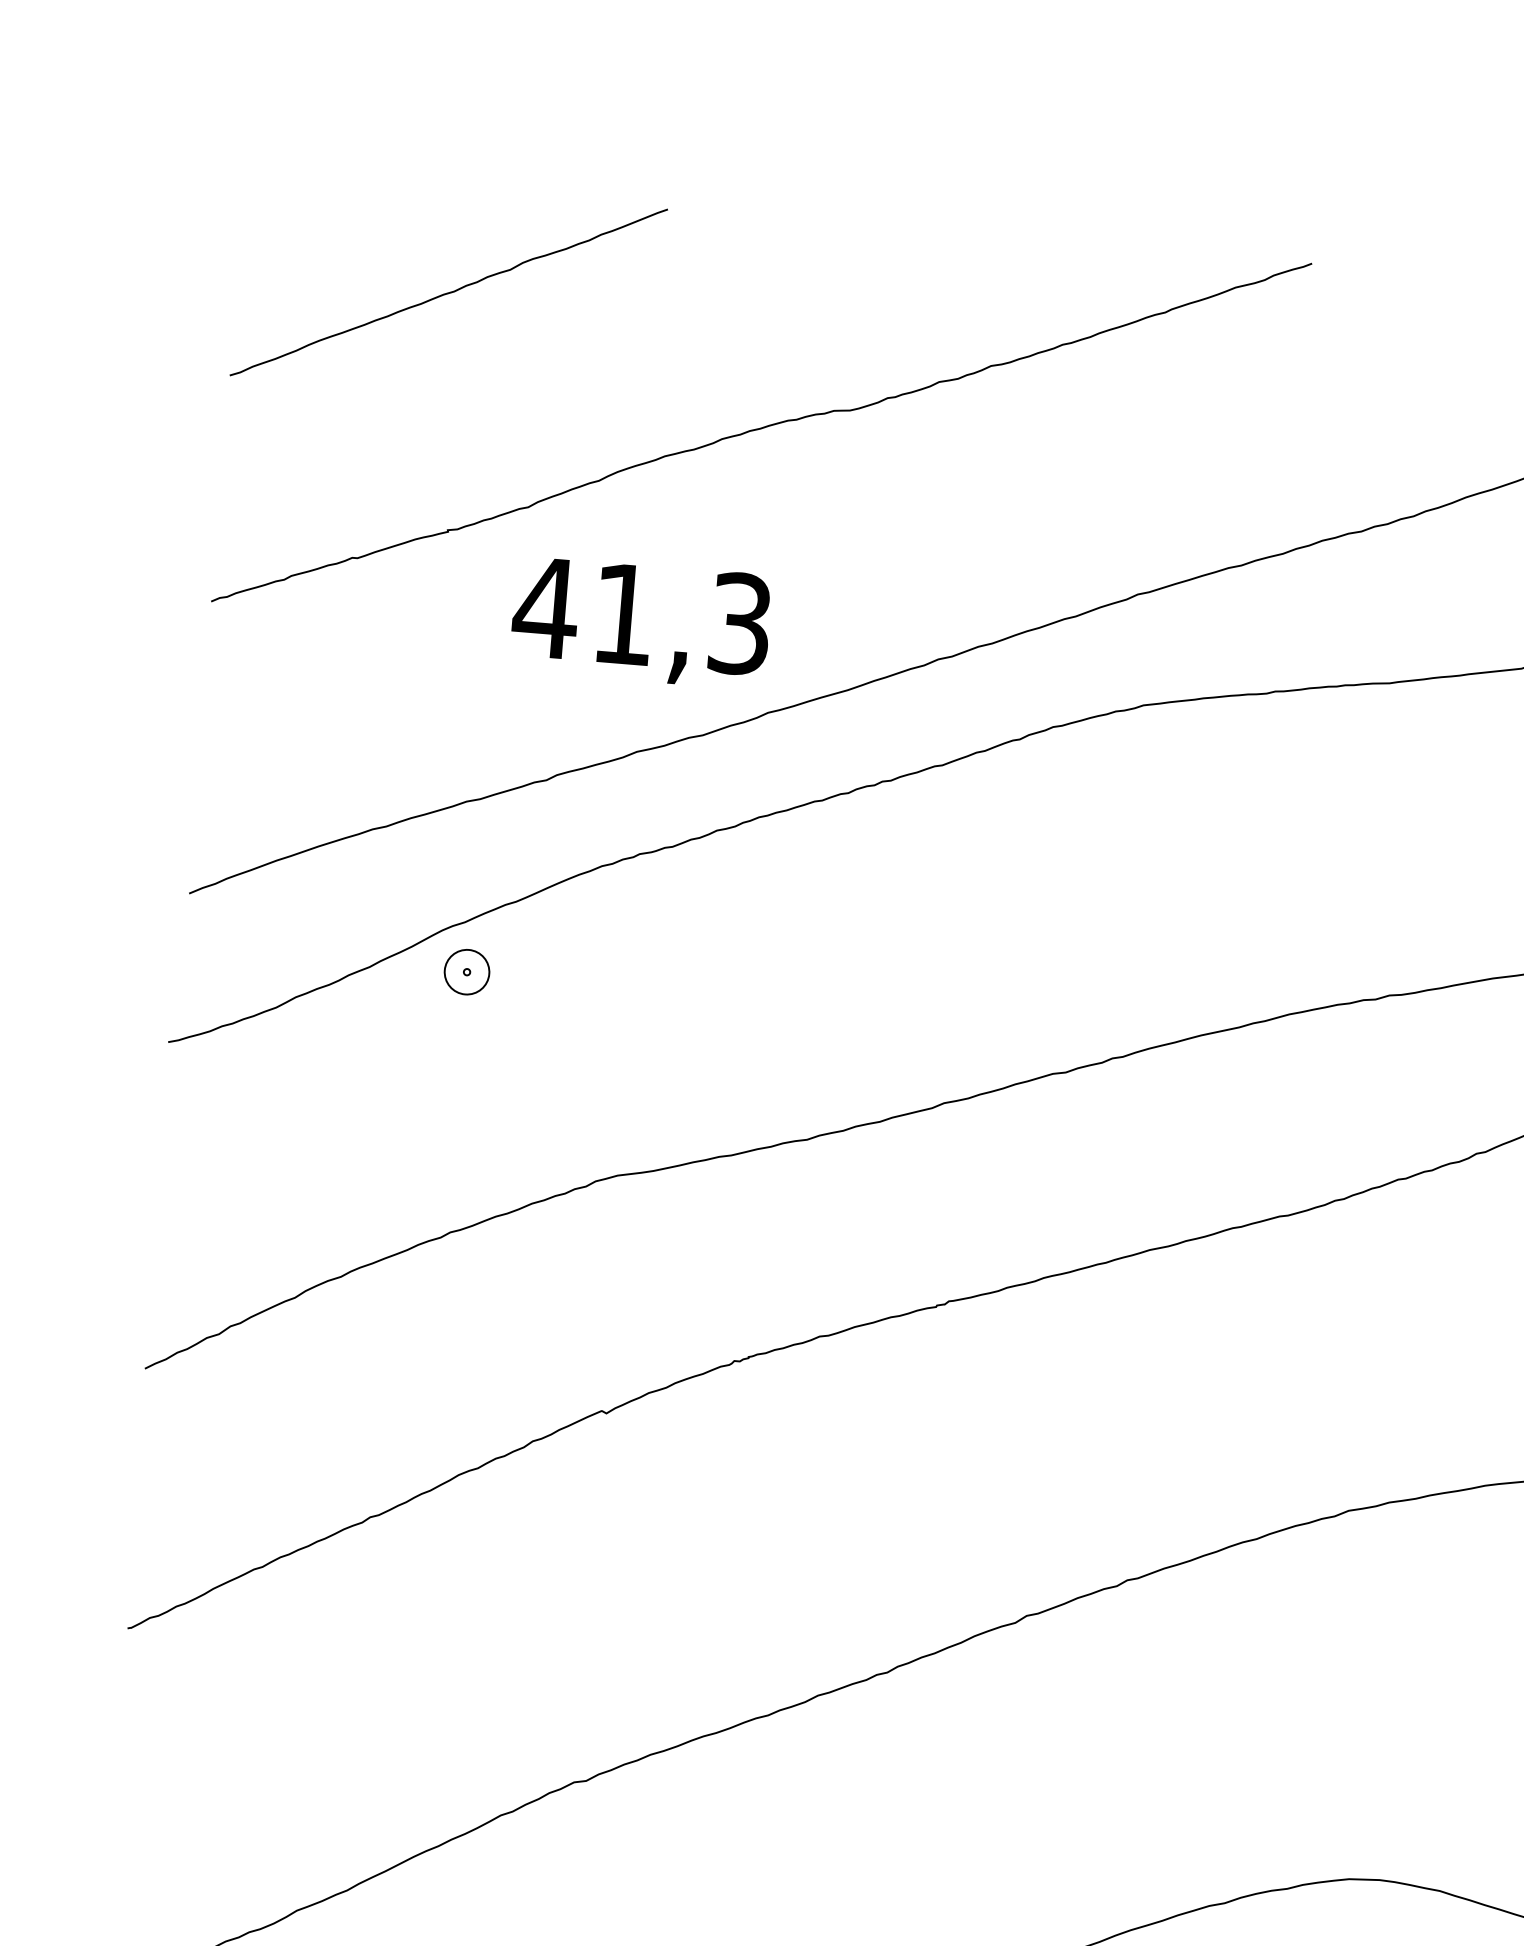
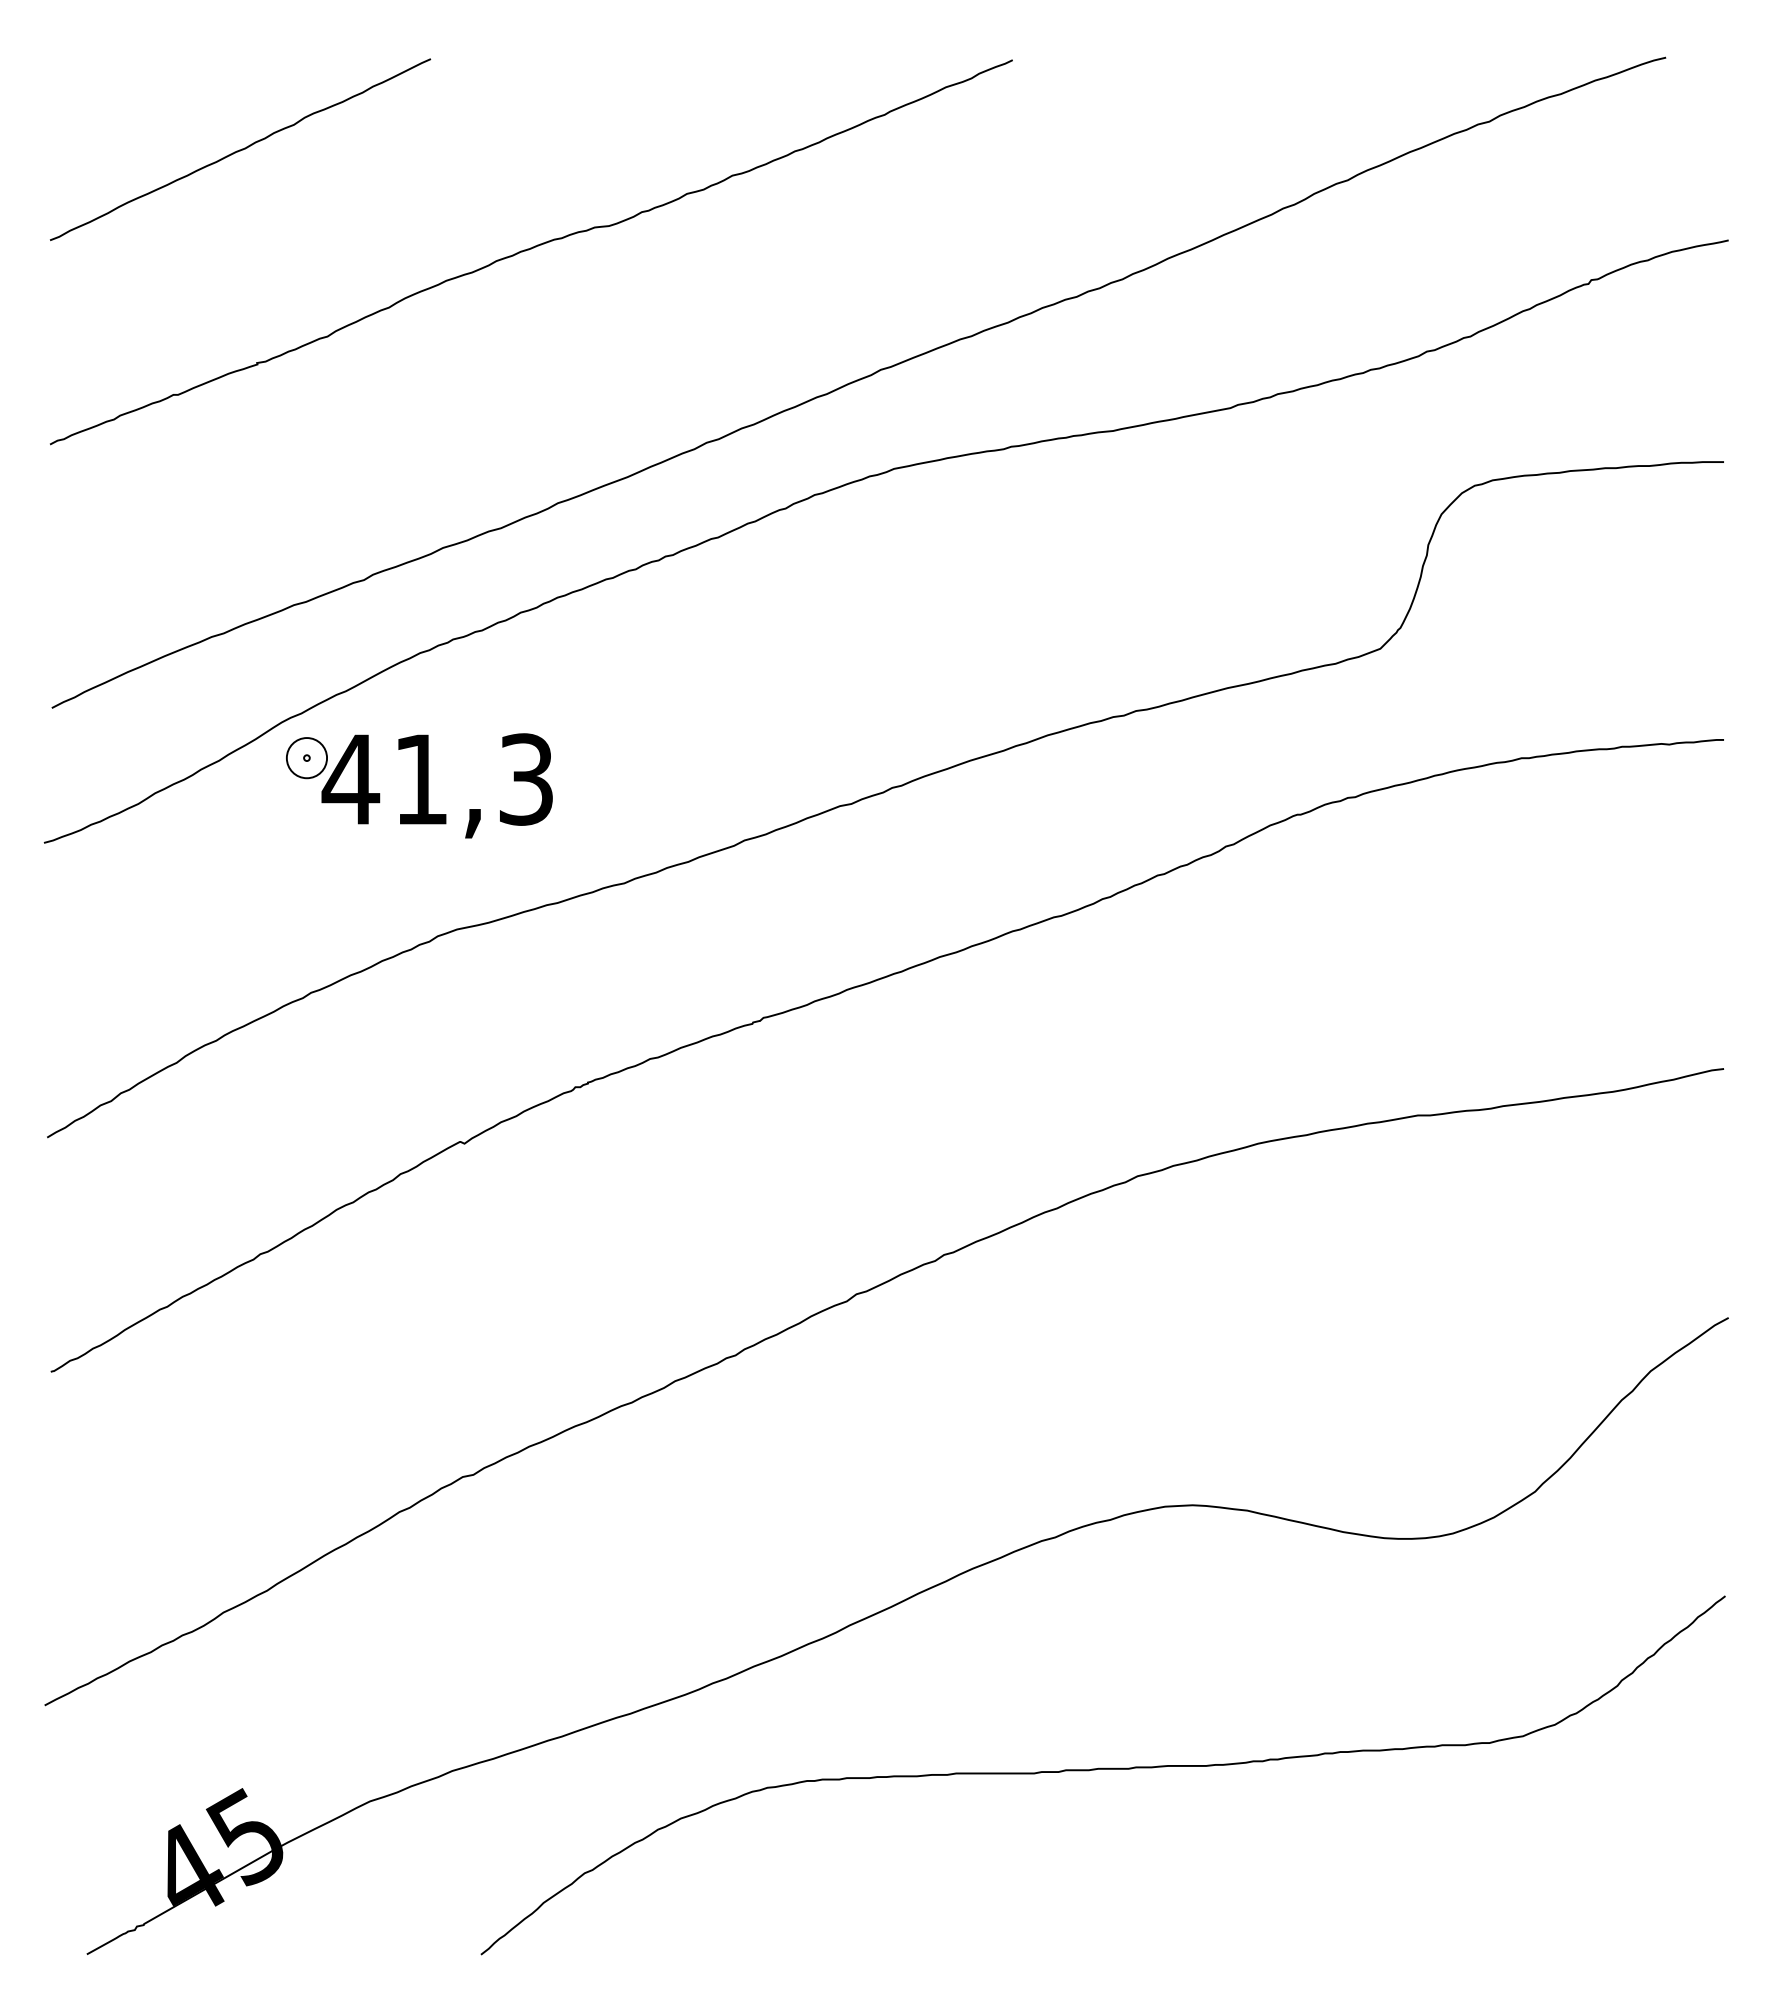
text: (640, 622) -> (436, 785), moved

